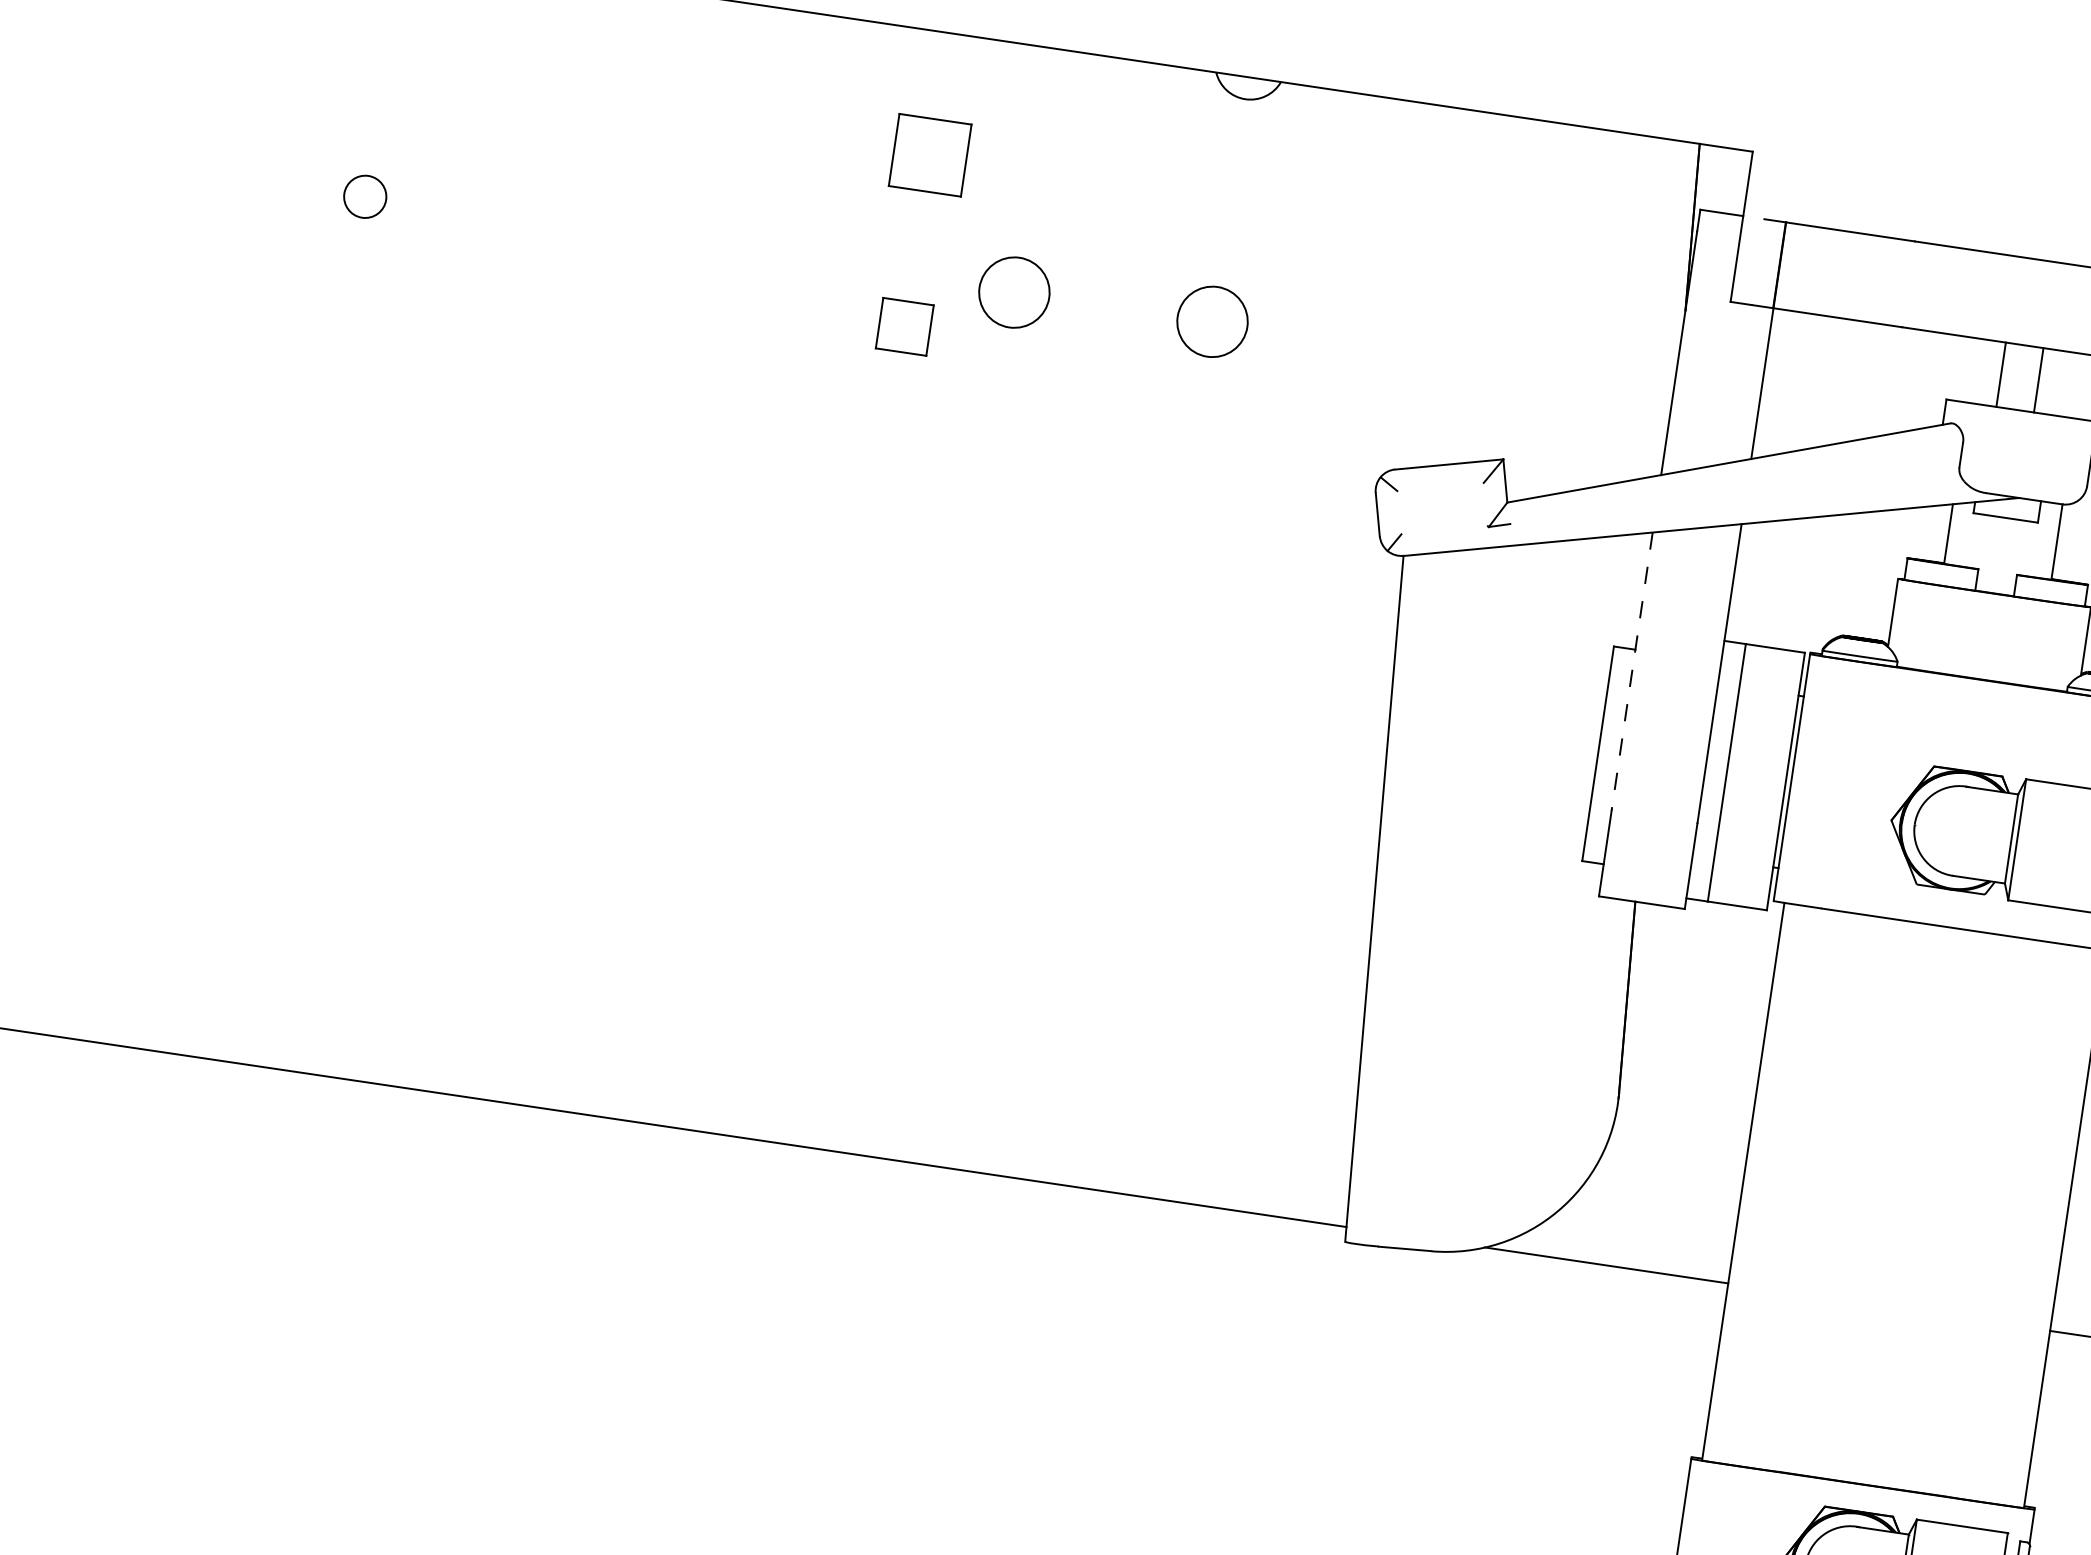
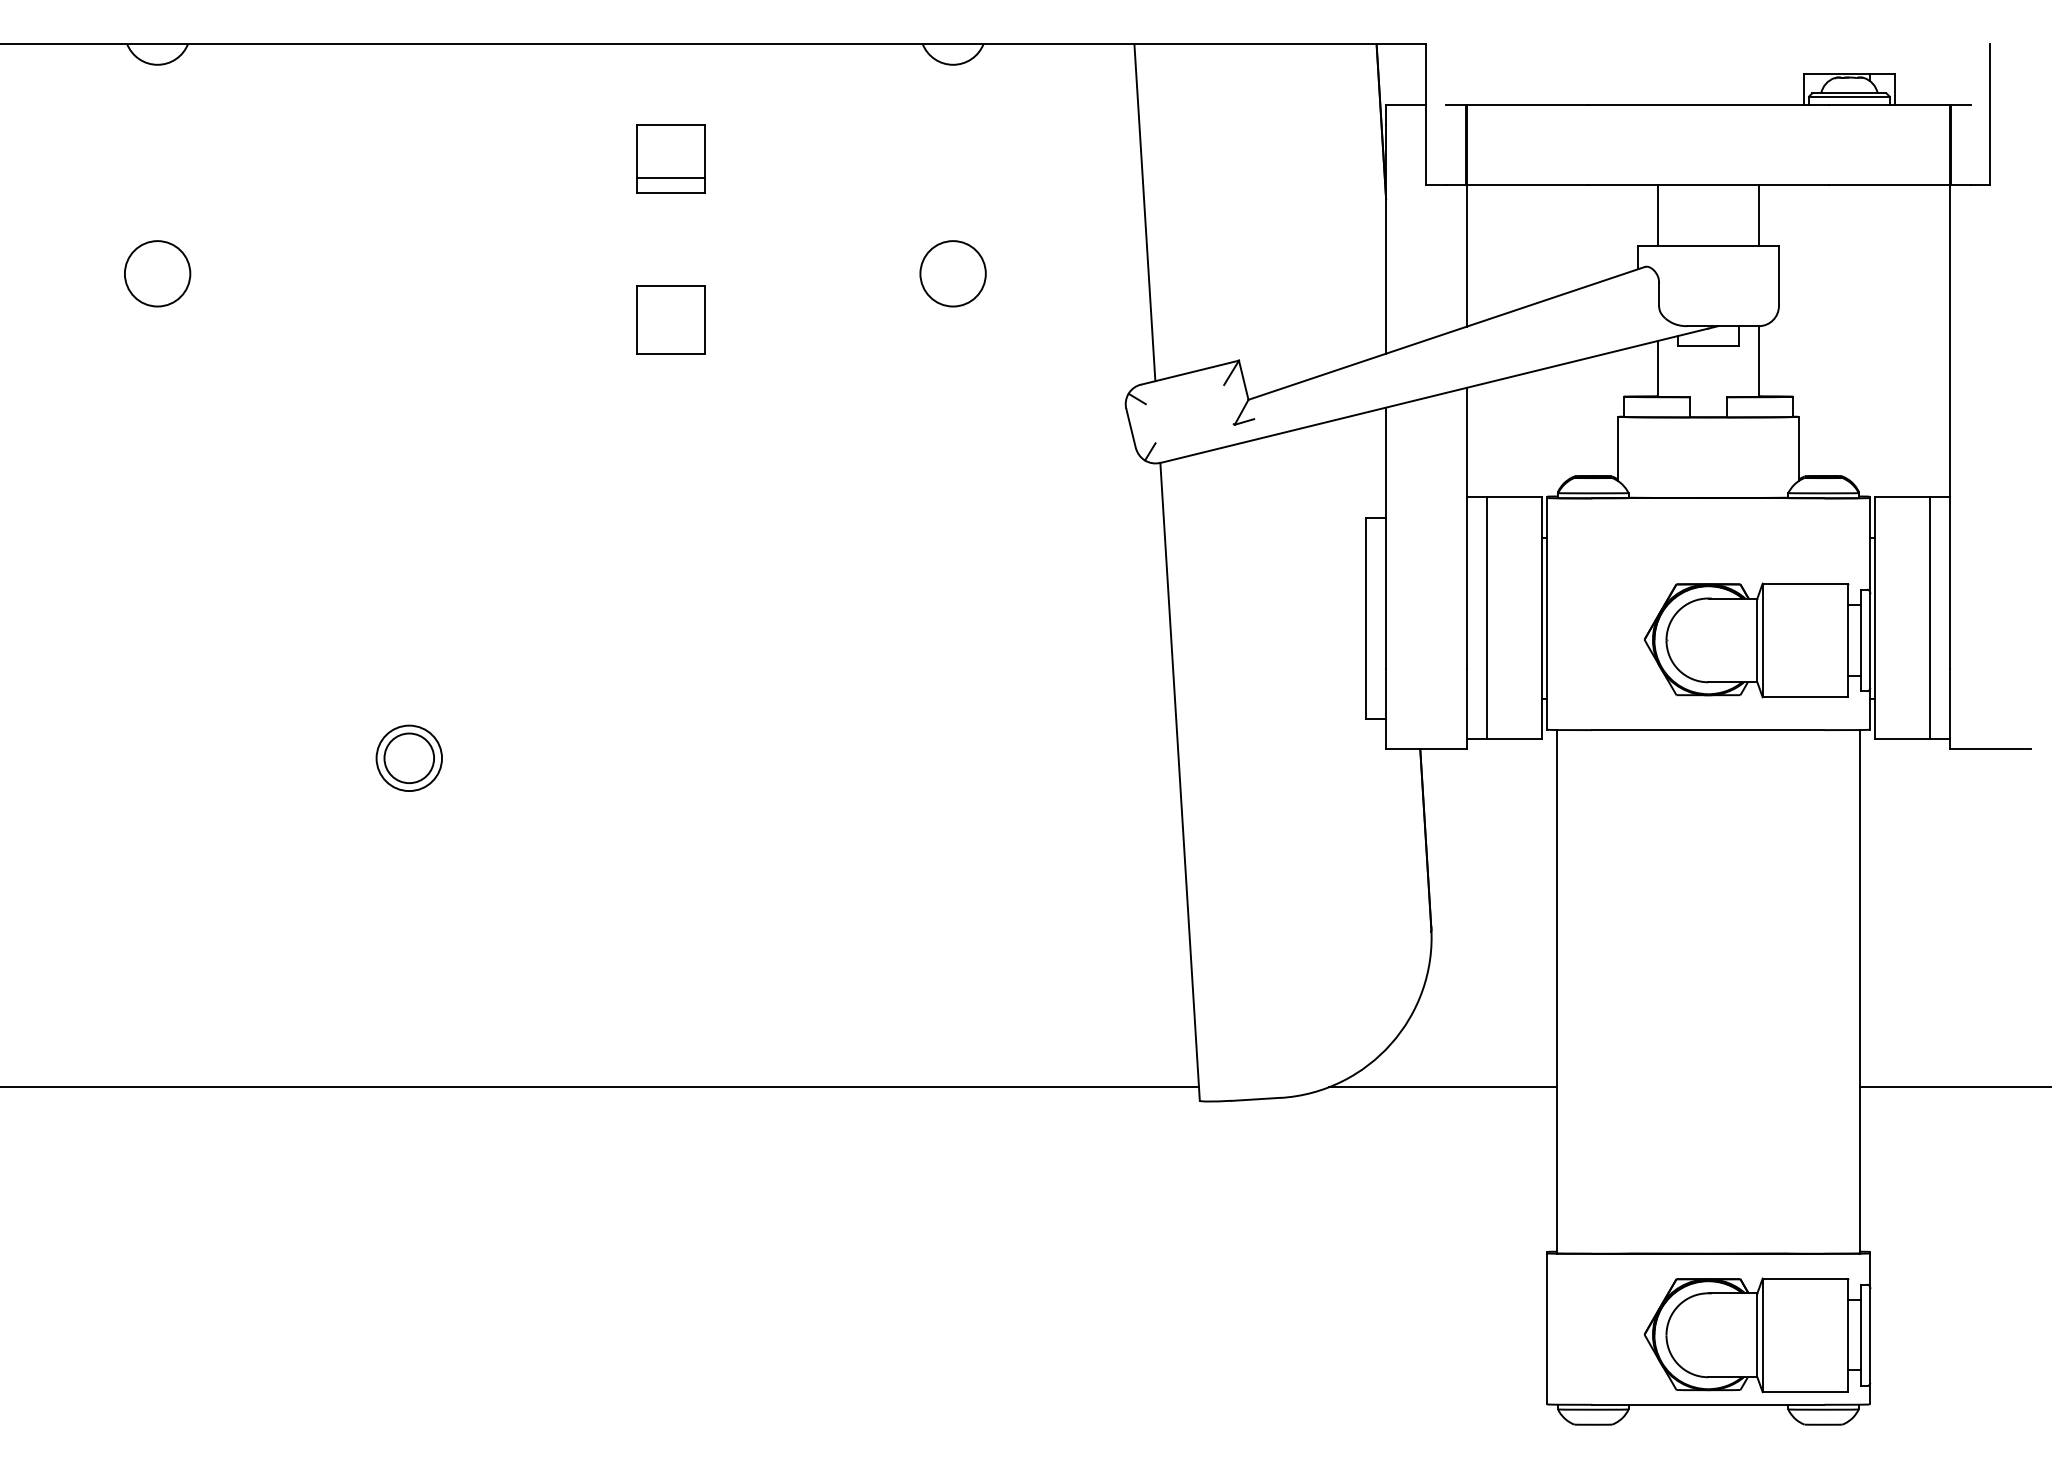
line: (926, 175) -> (670, 178), added
circle: (365, 196) -> (157, 273), size x1.67
line: (1426, 286) -> (1144, 212), added
circle: (1013, 292) -> (766, 273), removed
part: (904, 326) -> (670, 319), size x1.43
line: (2000, 374) -> (1758, 215), moved
line: (2039, 380) -> (1658, 215), moved
line: (1632, 672) -> (1386, 538), dashed -> solid
part: (556, 751) -> (408, 757), added

